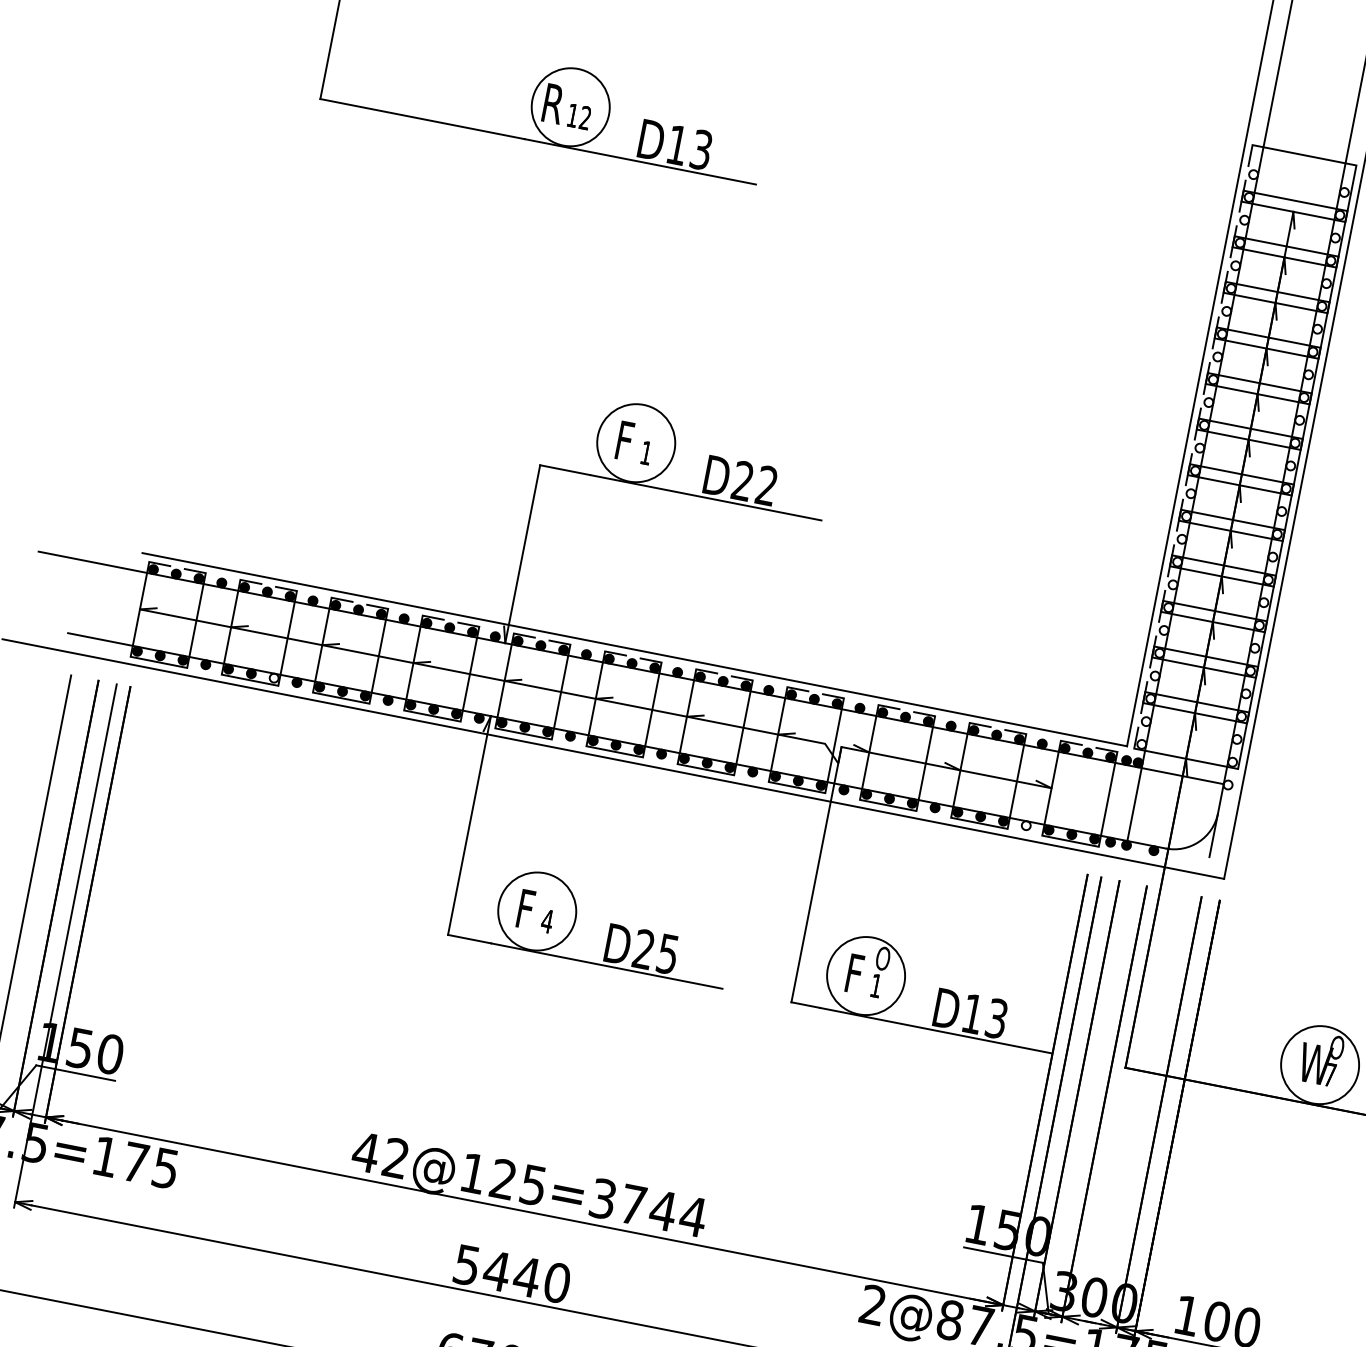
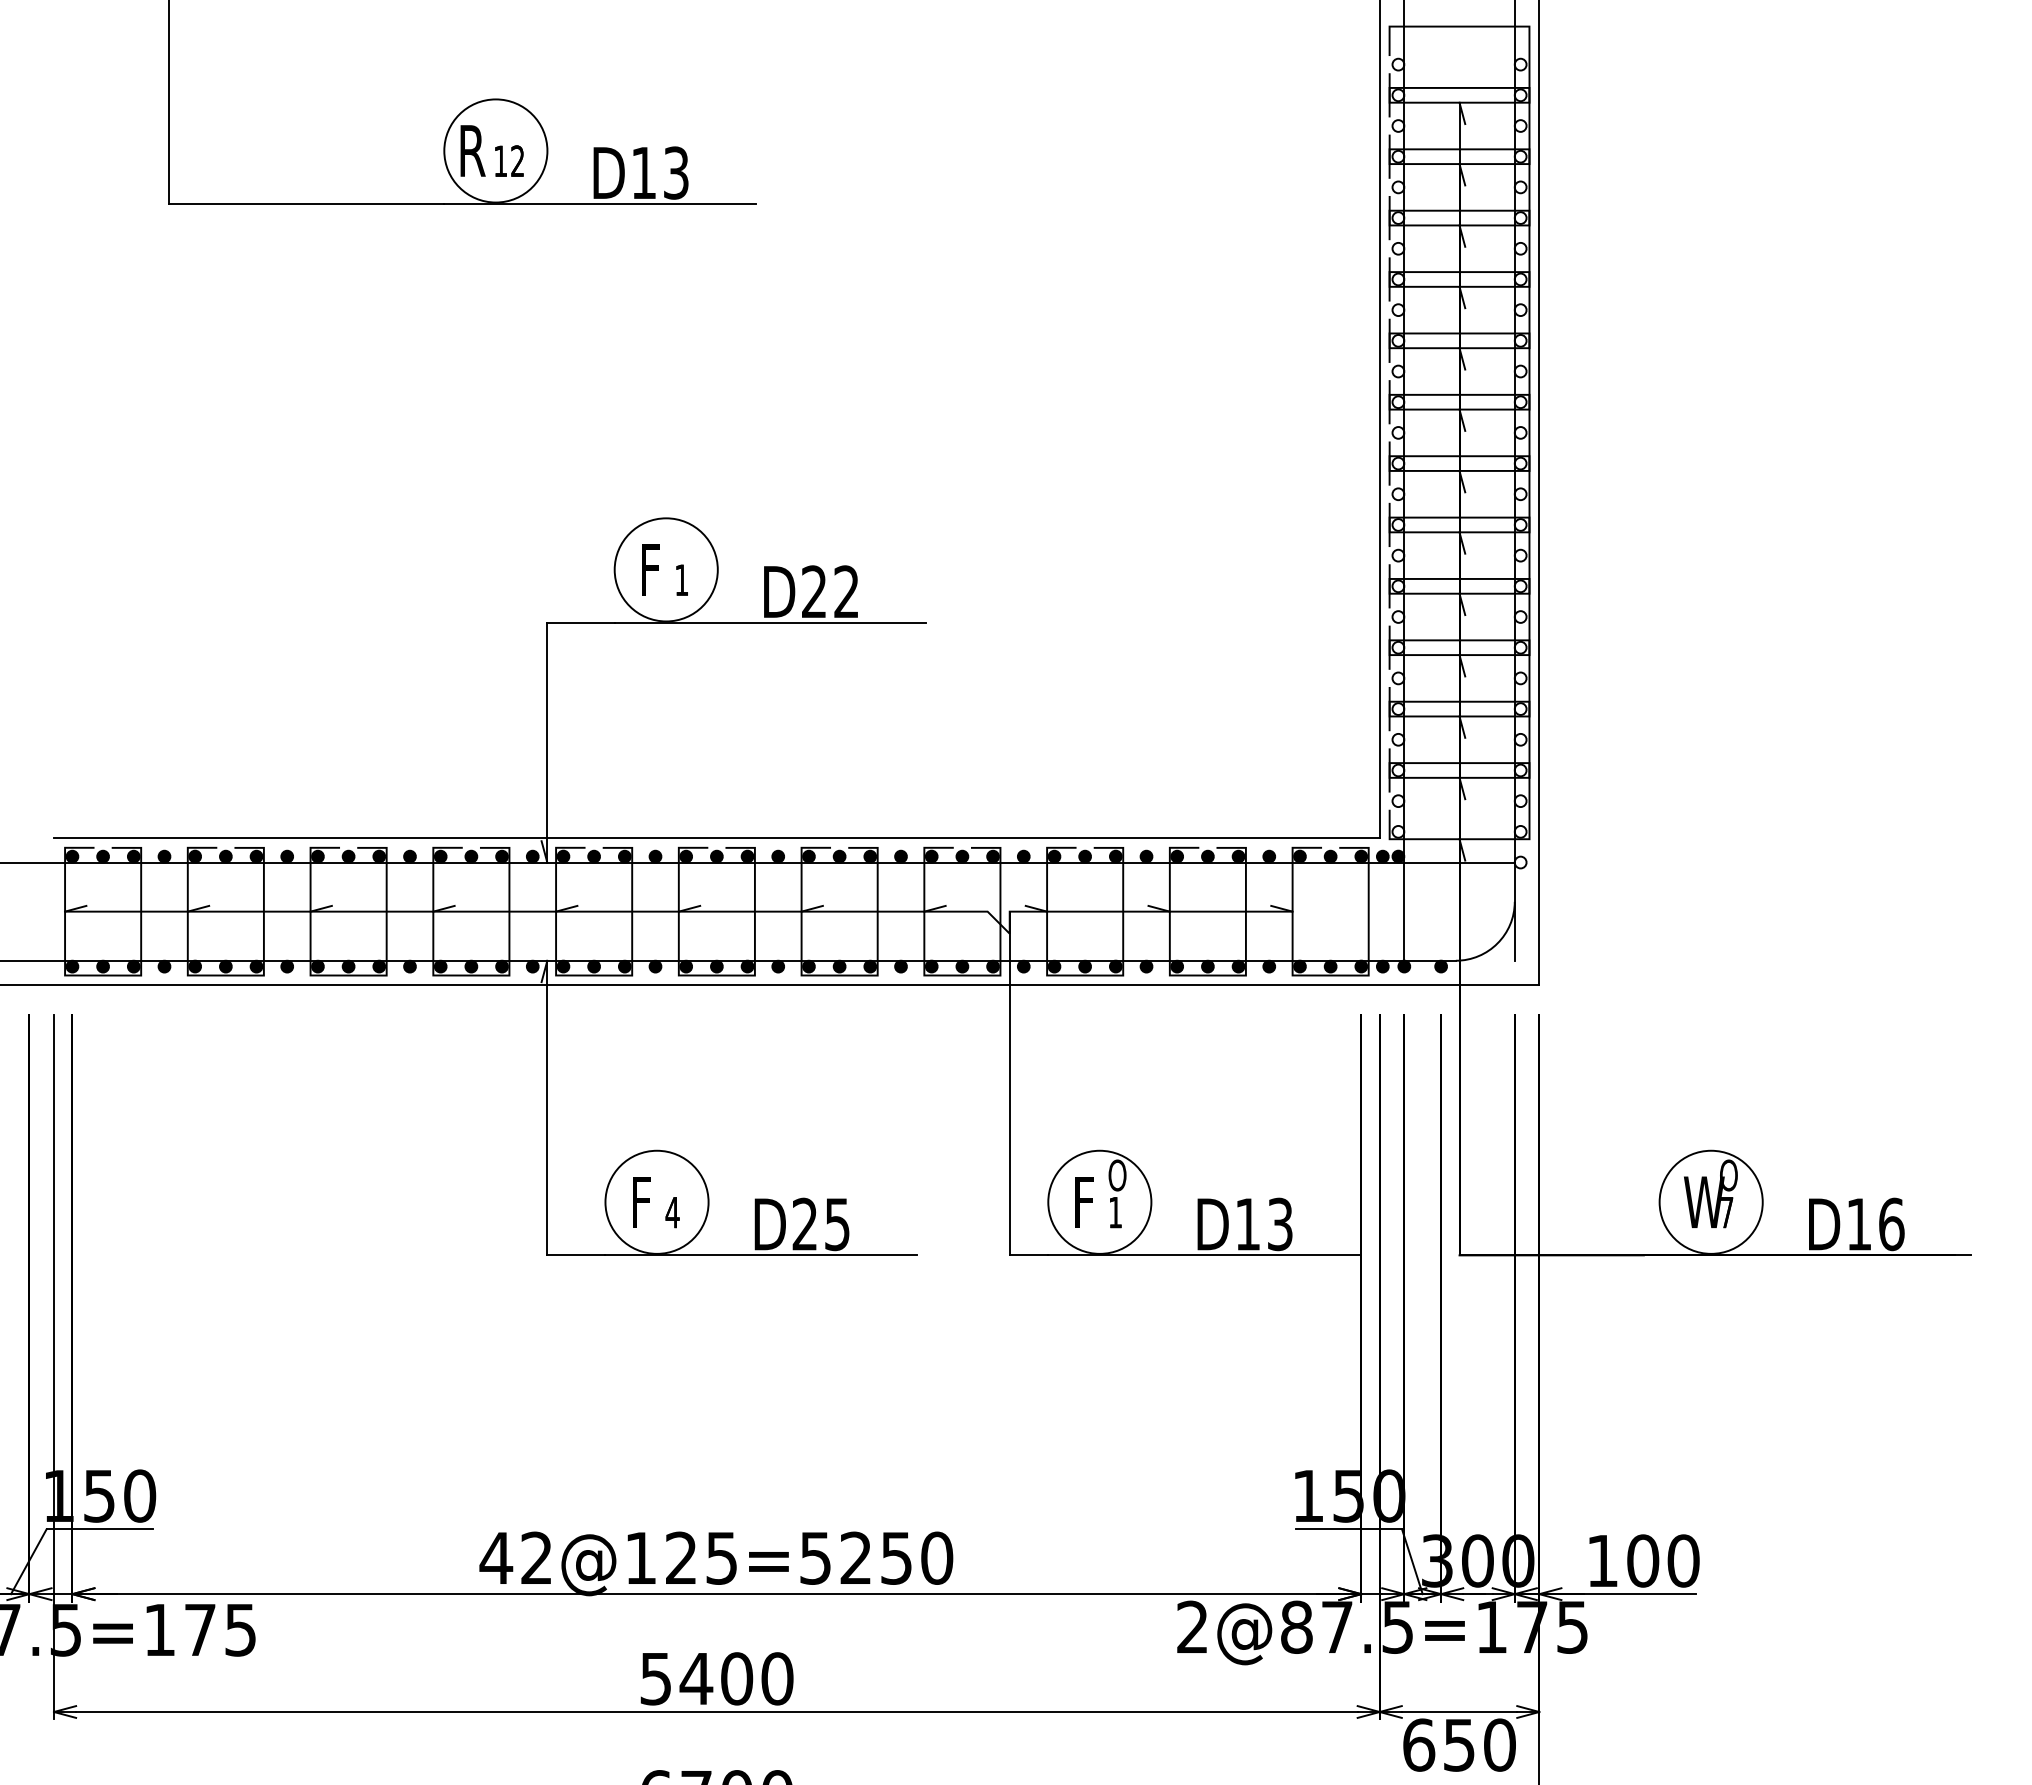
fill: (274, 678) -> (256, 966), added
fill: (1026, 825) -> (1269, 966), added
text: (648, 1207) -> (876, 1557), 42@125=3744 -> 42@125=5250
text: (526, 1276) -> (736, 1678), 5440 -> 5400

